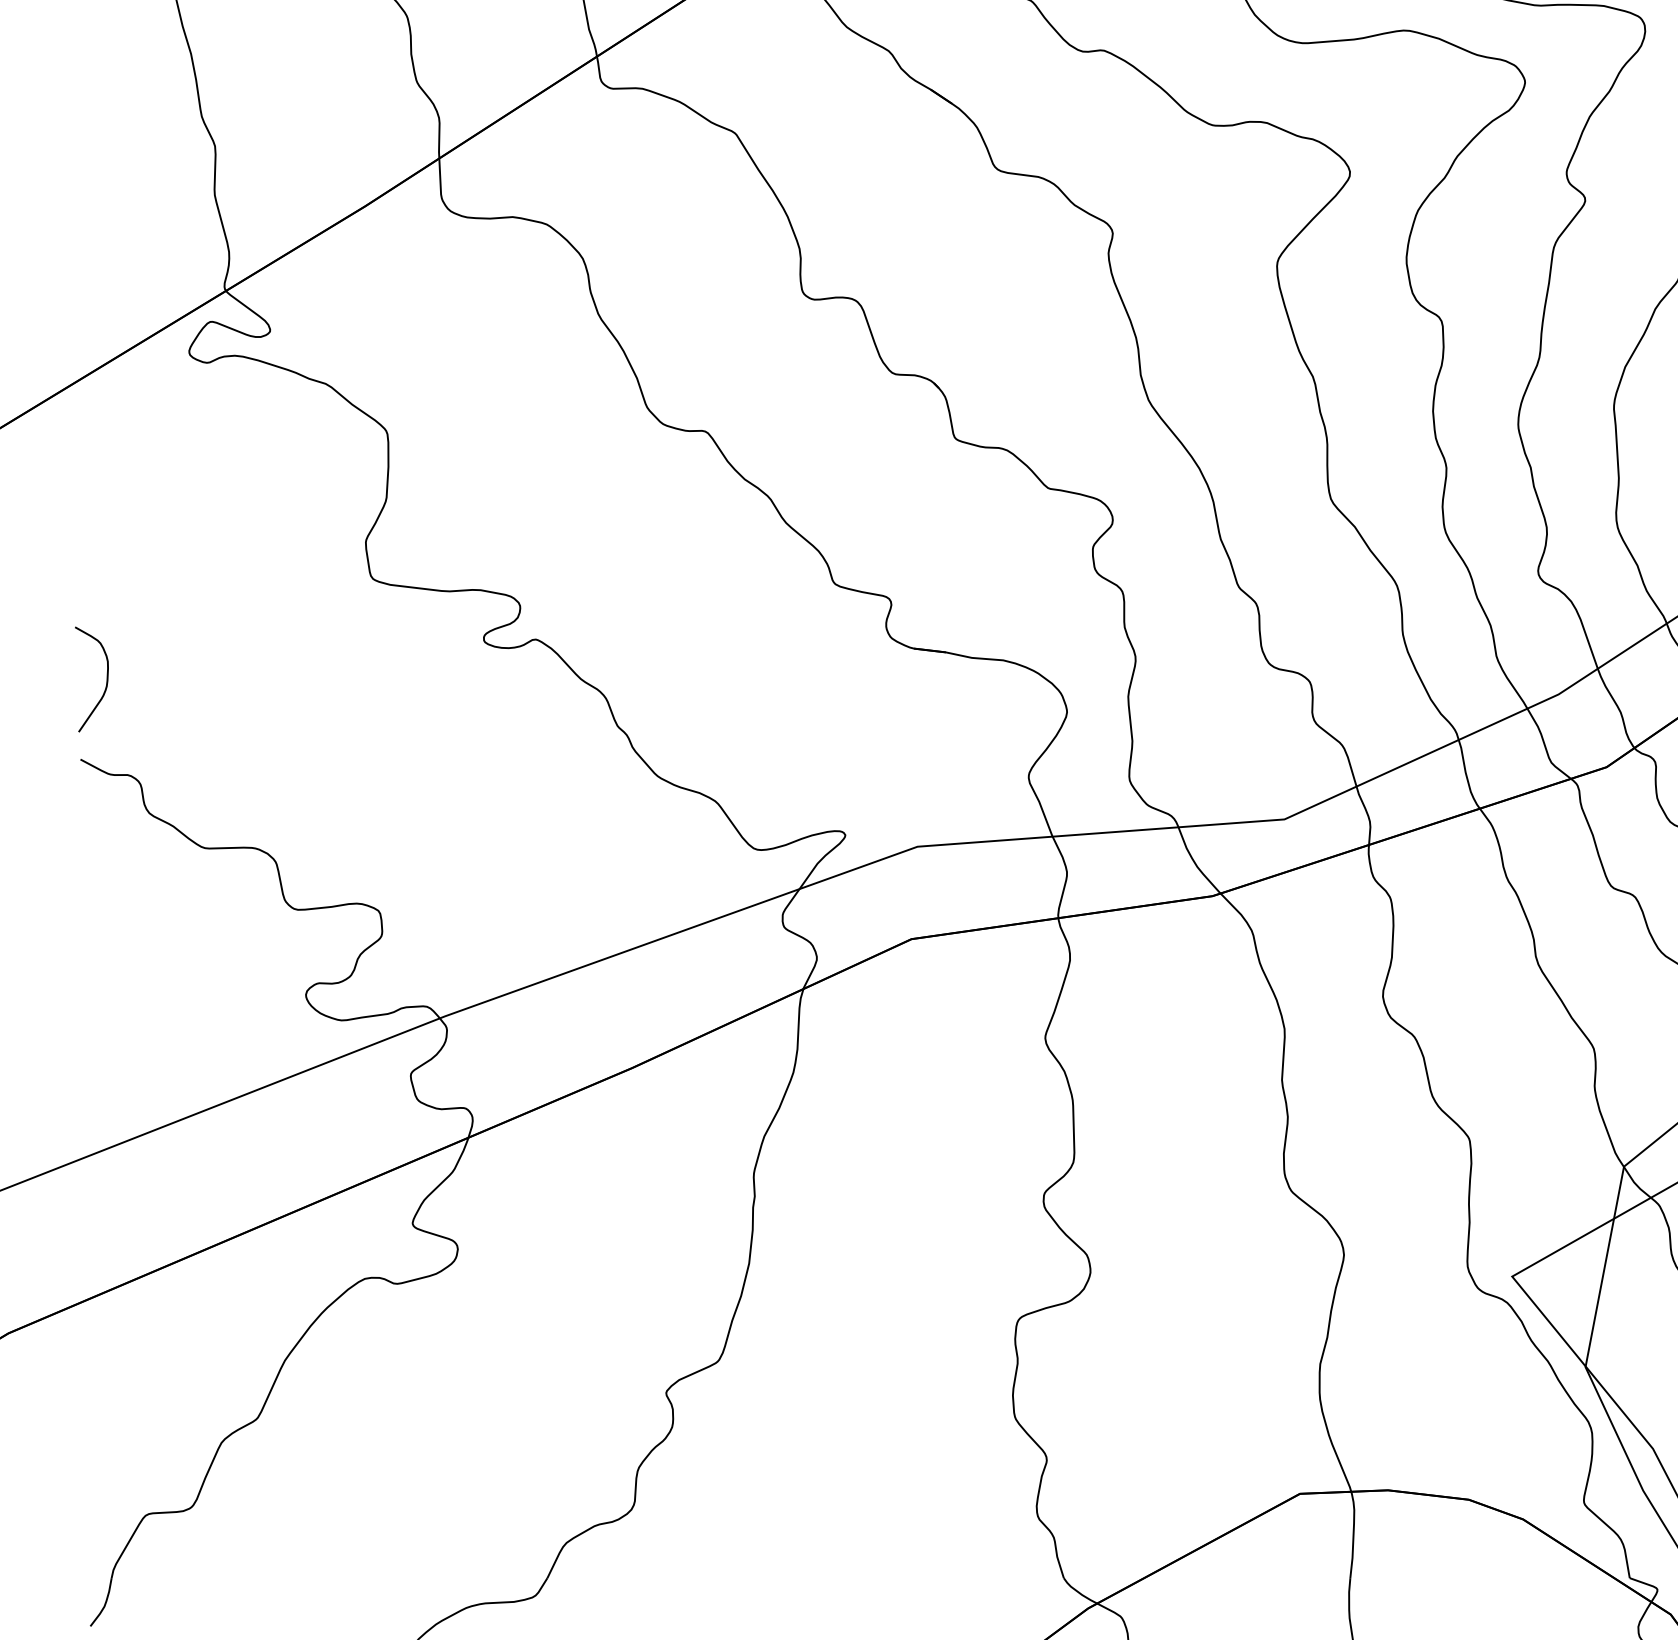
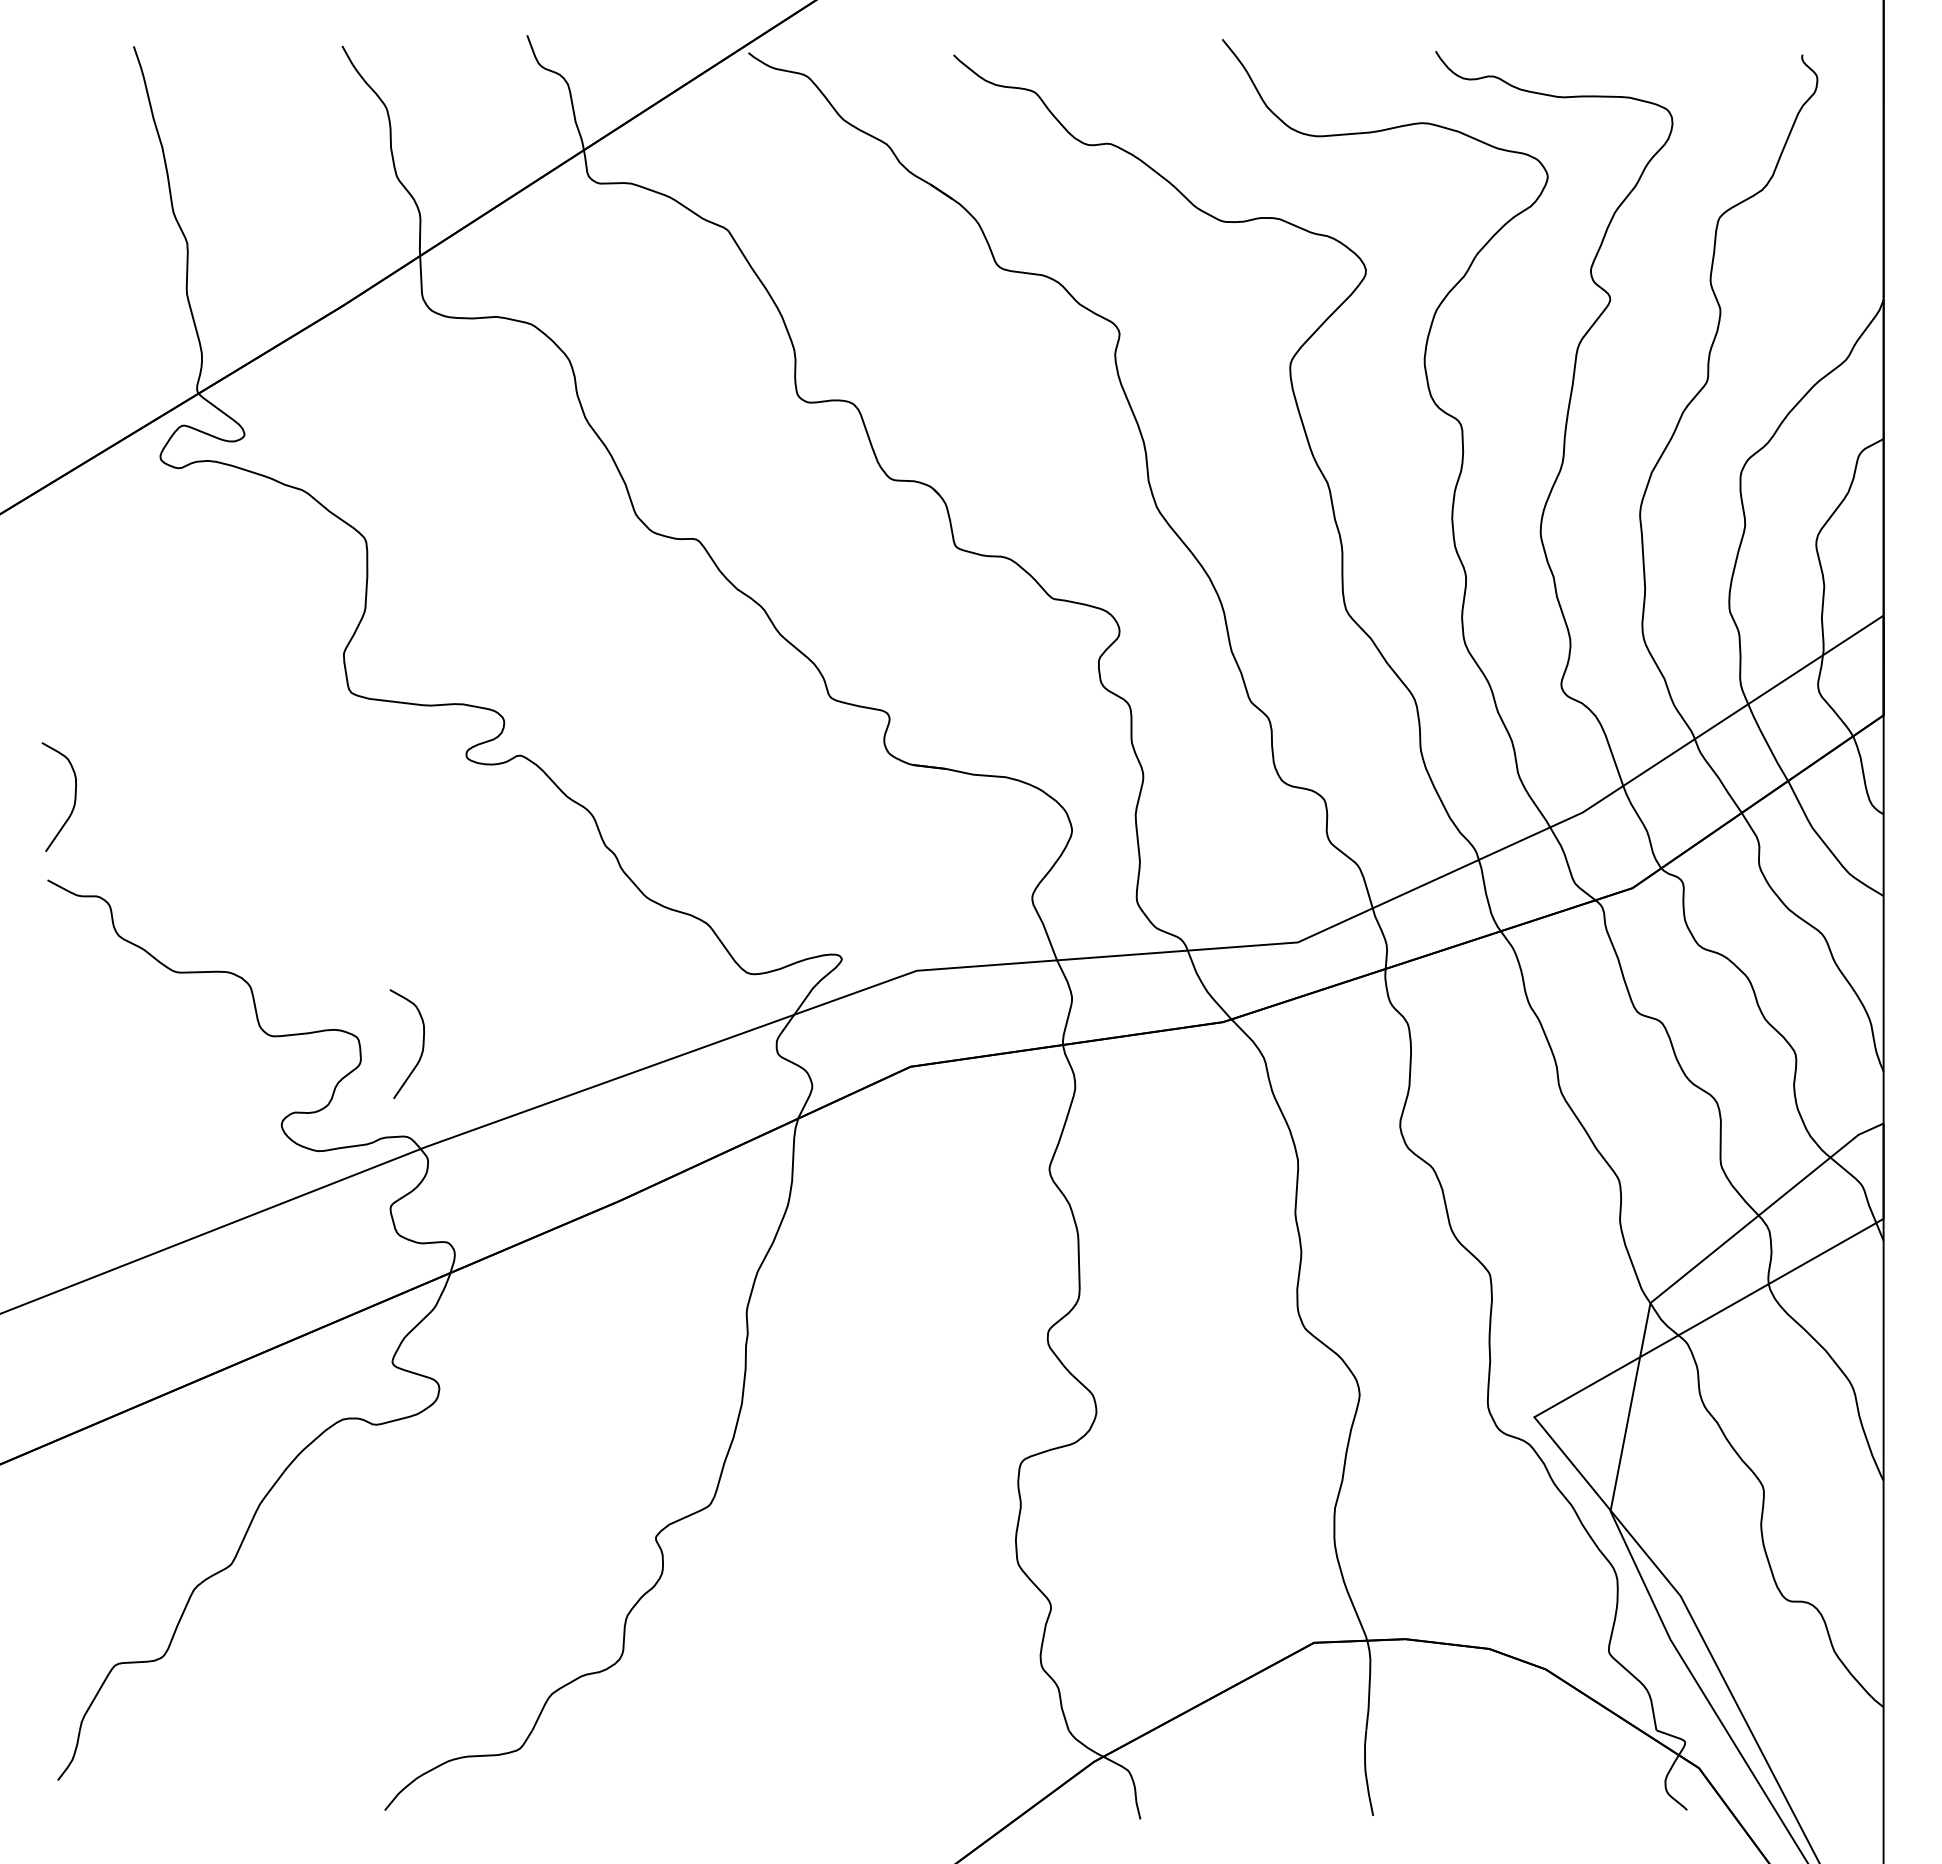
curve: (441, 917) -> (422, 1044), added

